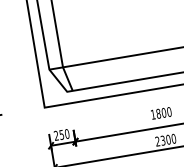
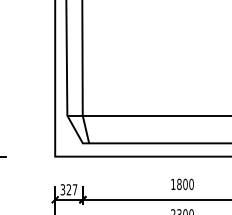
text: (61, 134) -> (68, 189), 250 -> 327

